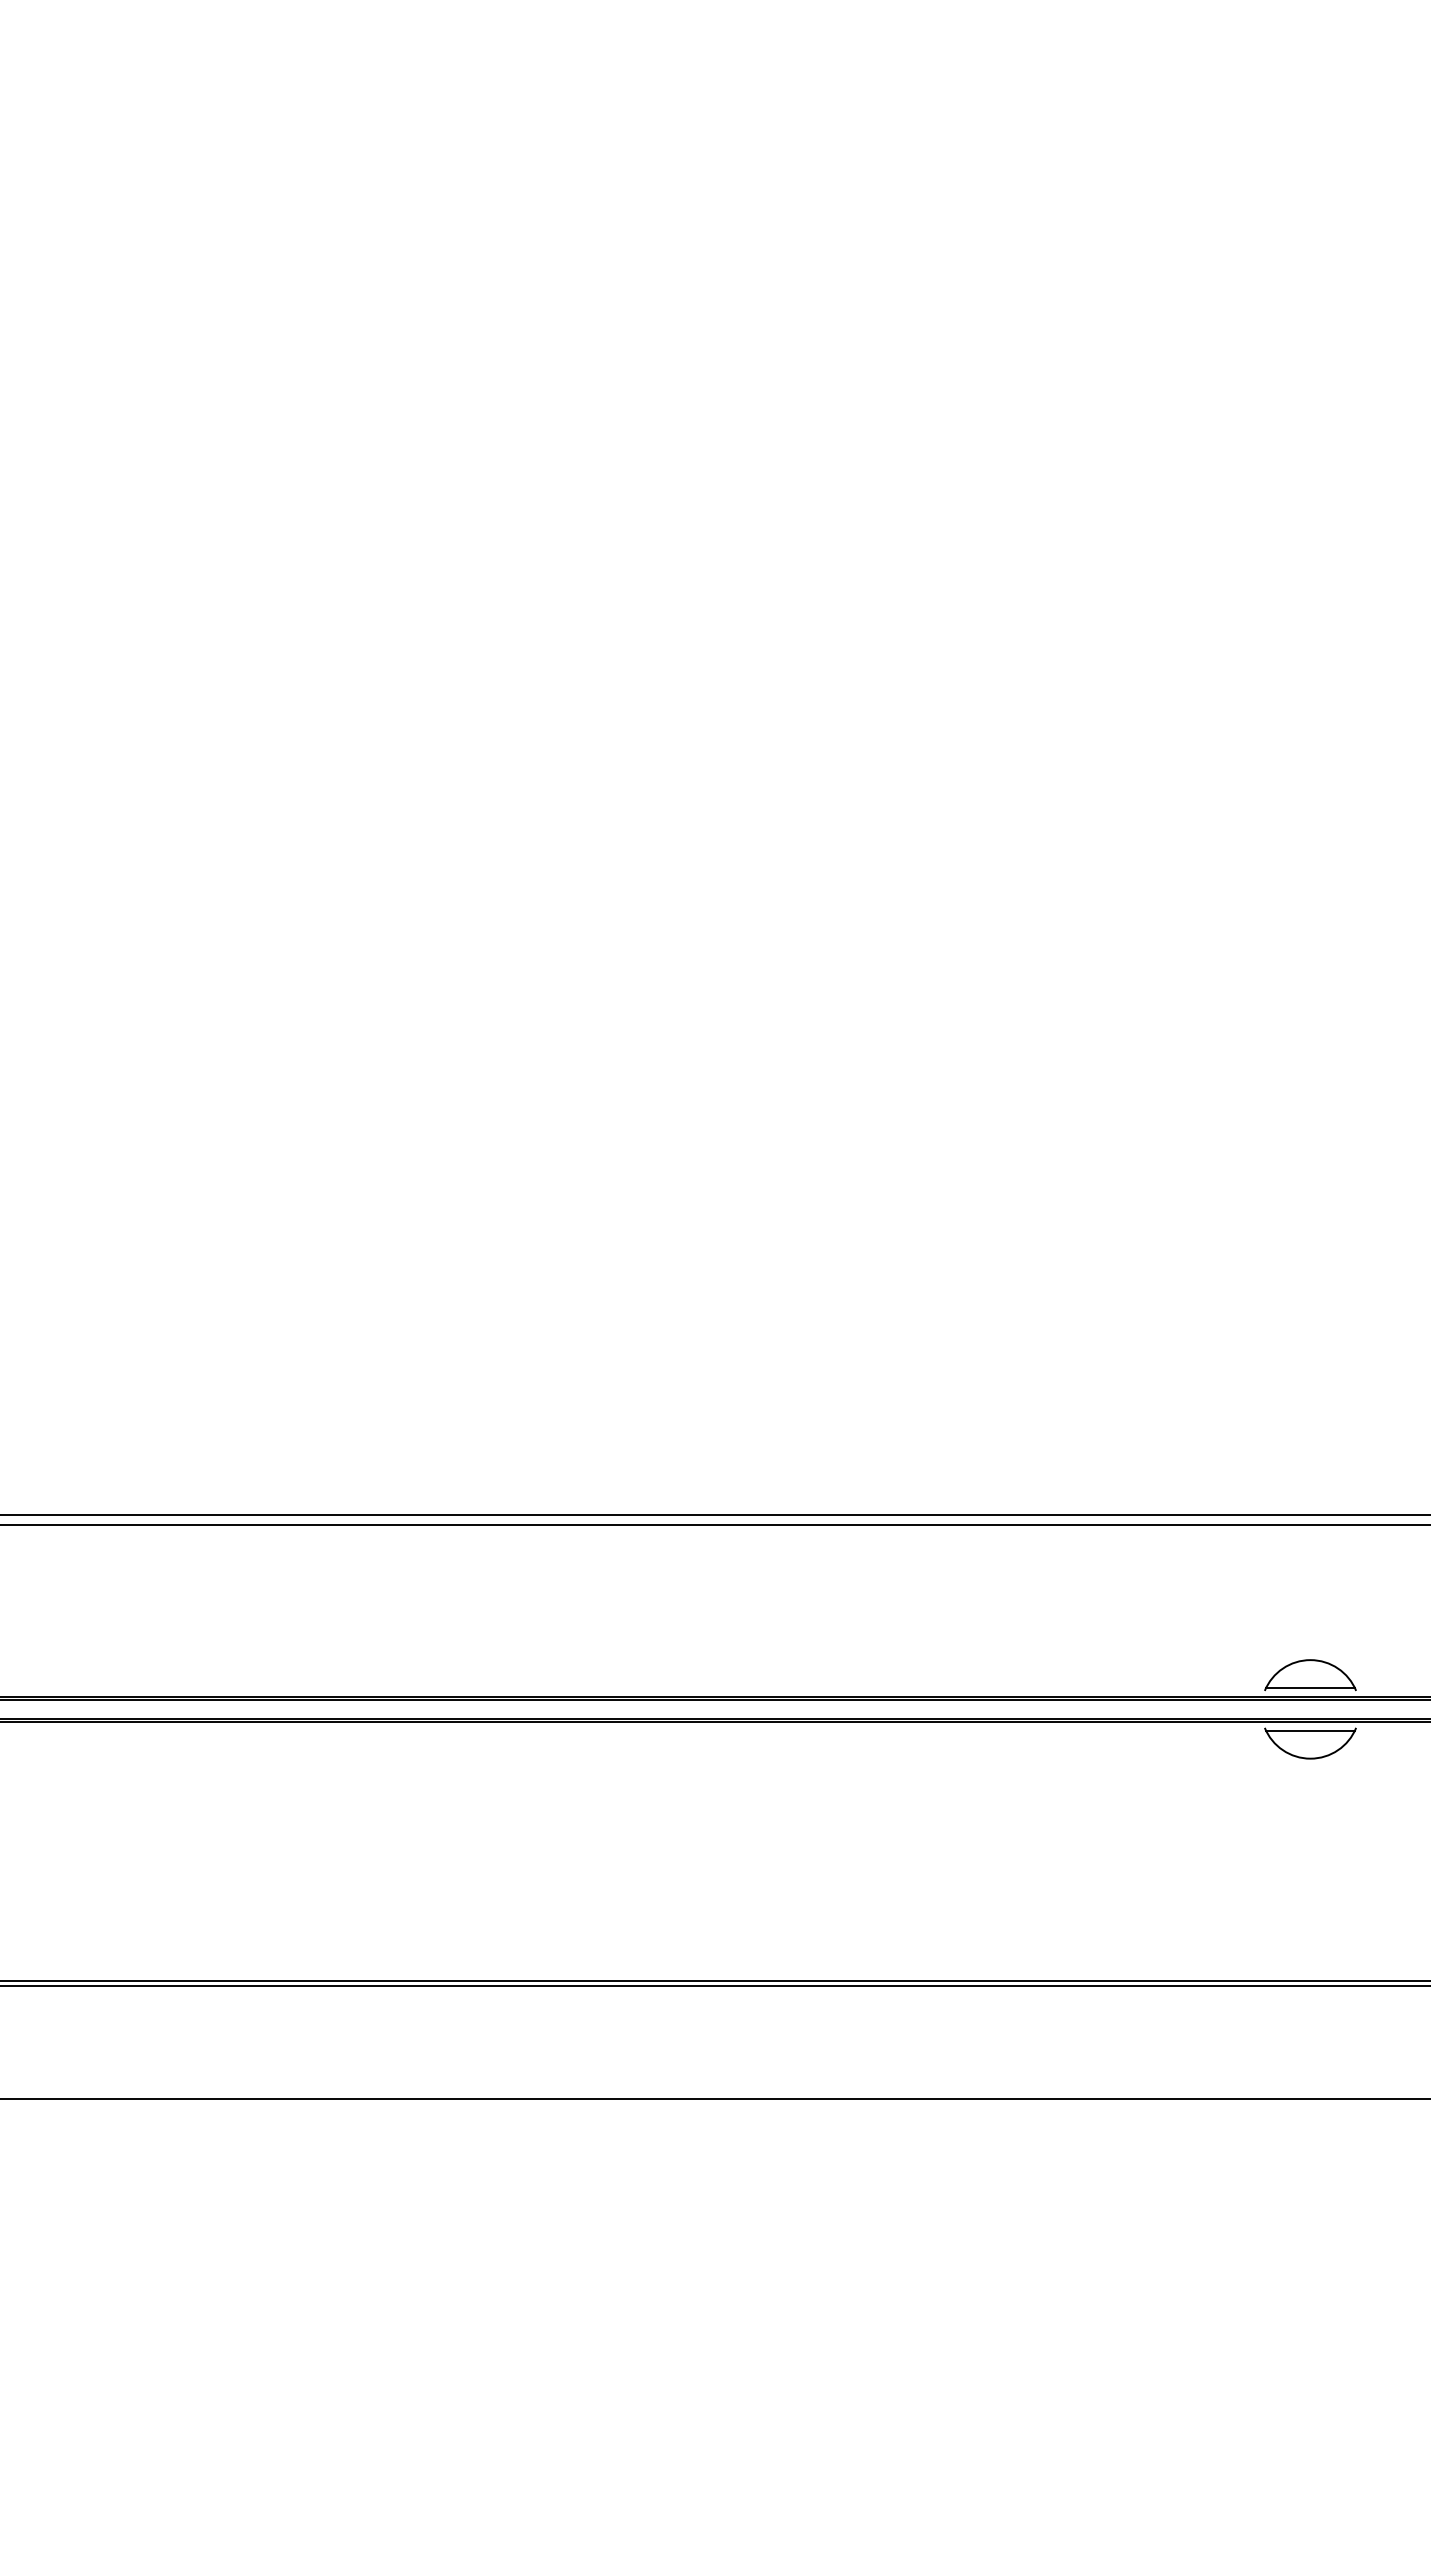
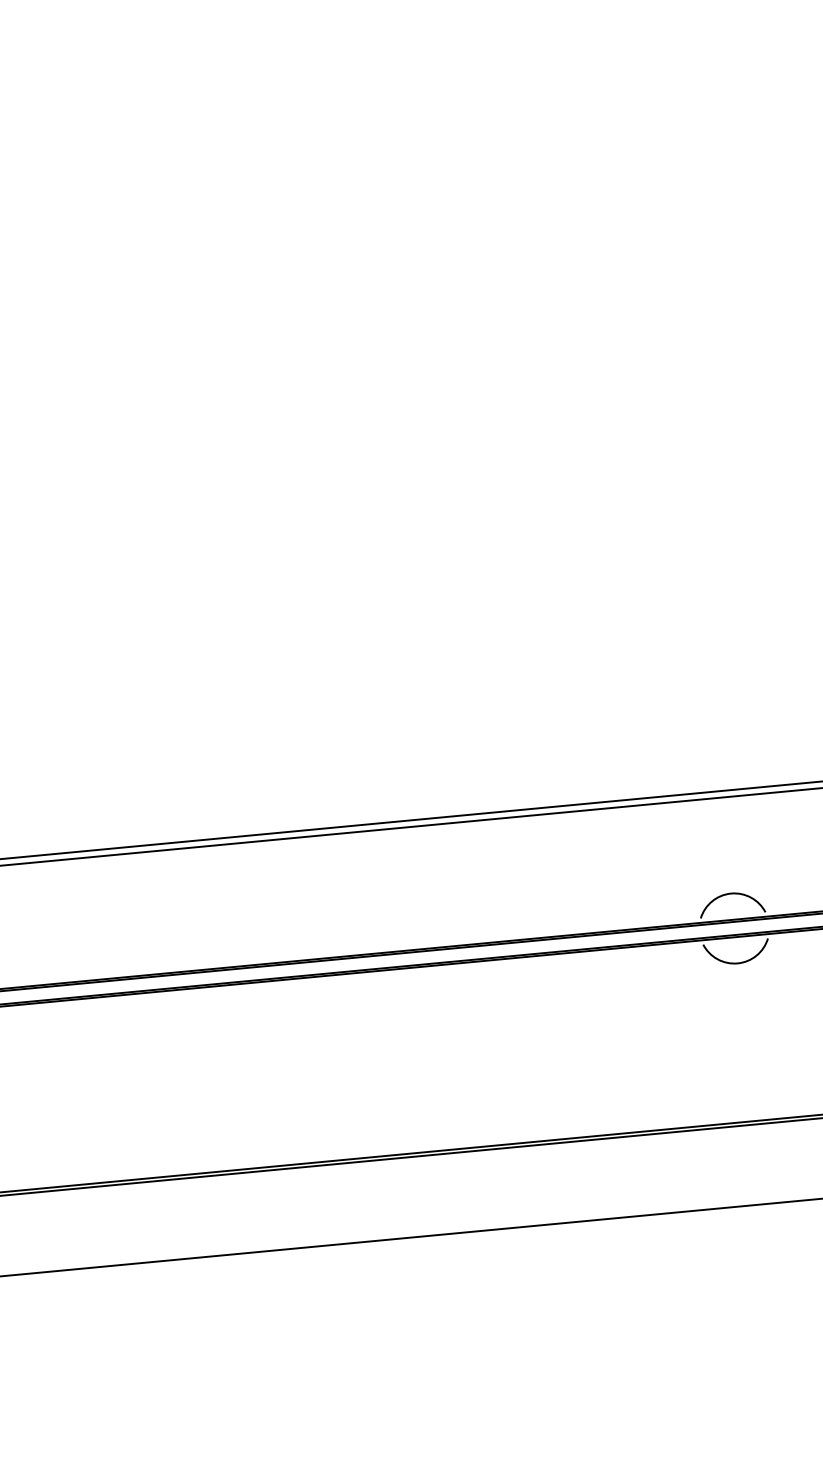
line: (1310, 1687) -> (732, 912), removed
line: (1310, 1730) -> (735, 943), removed

